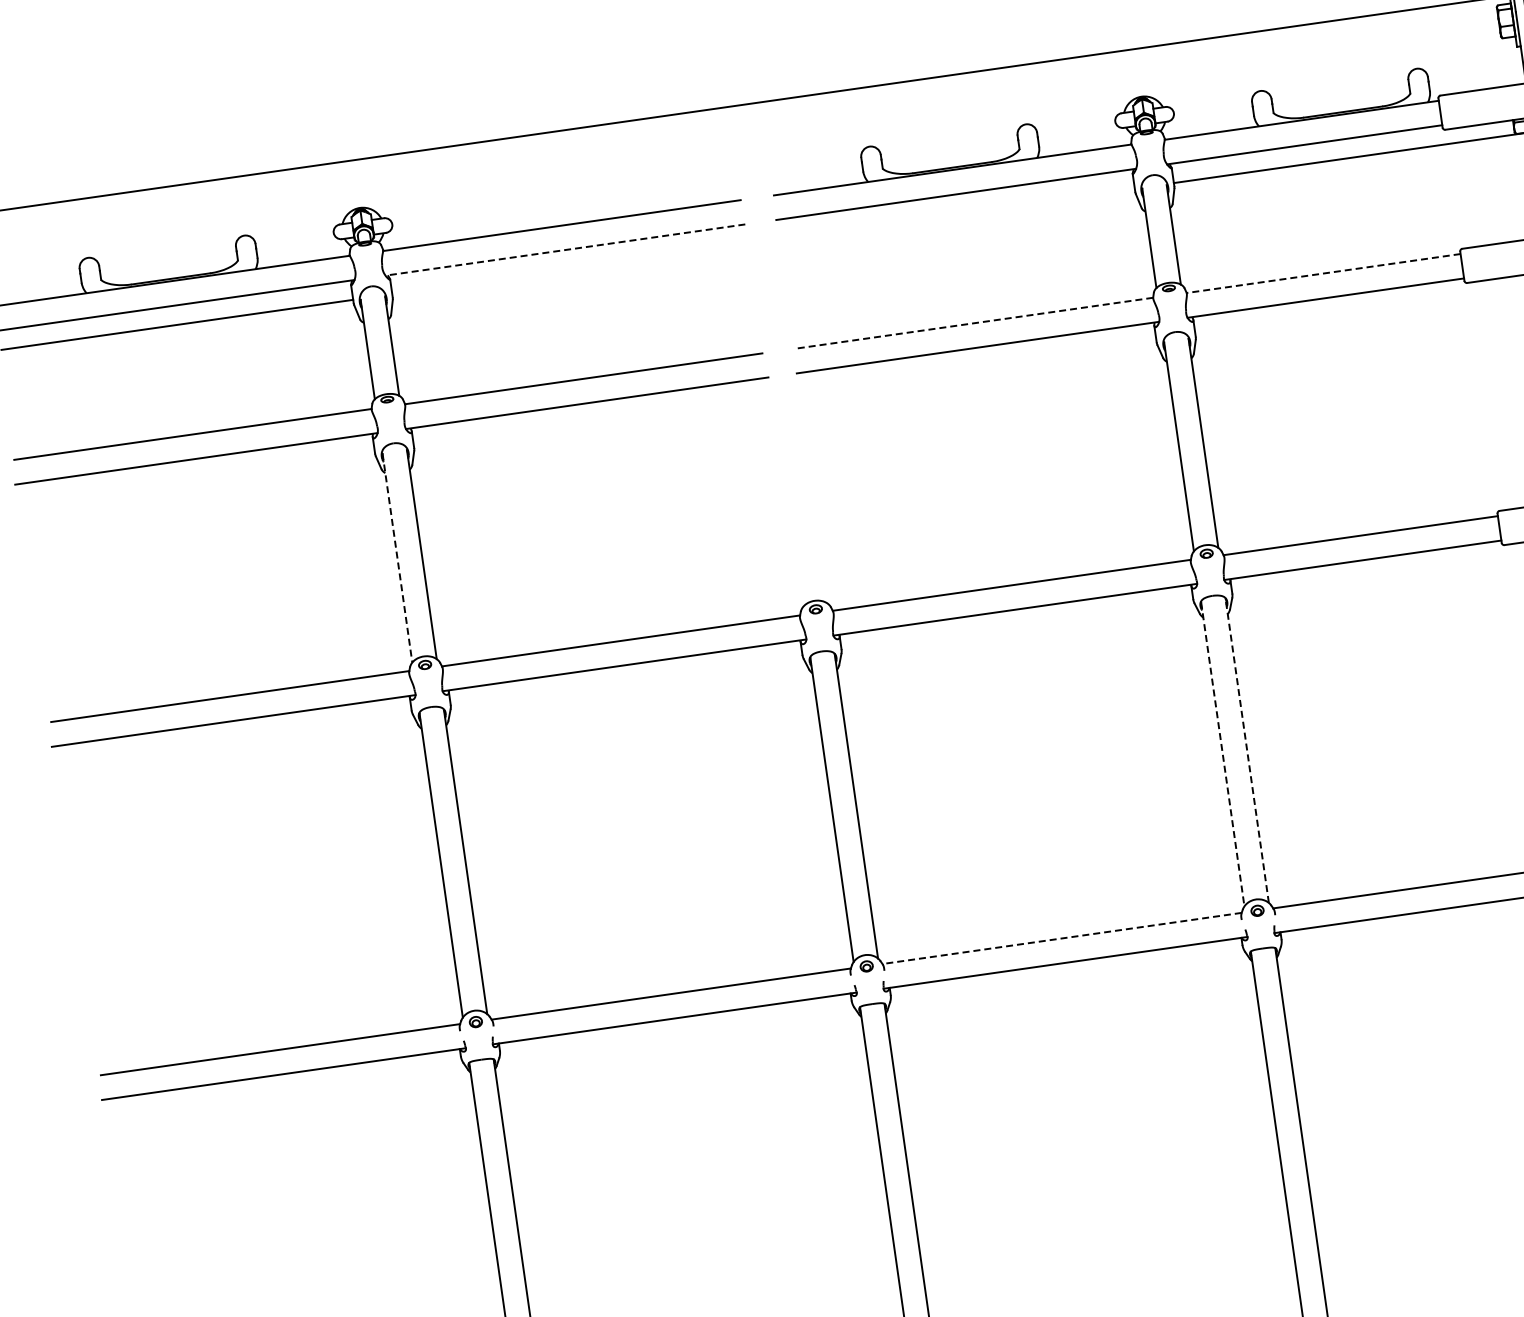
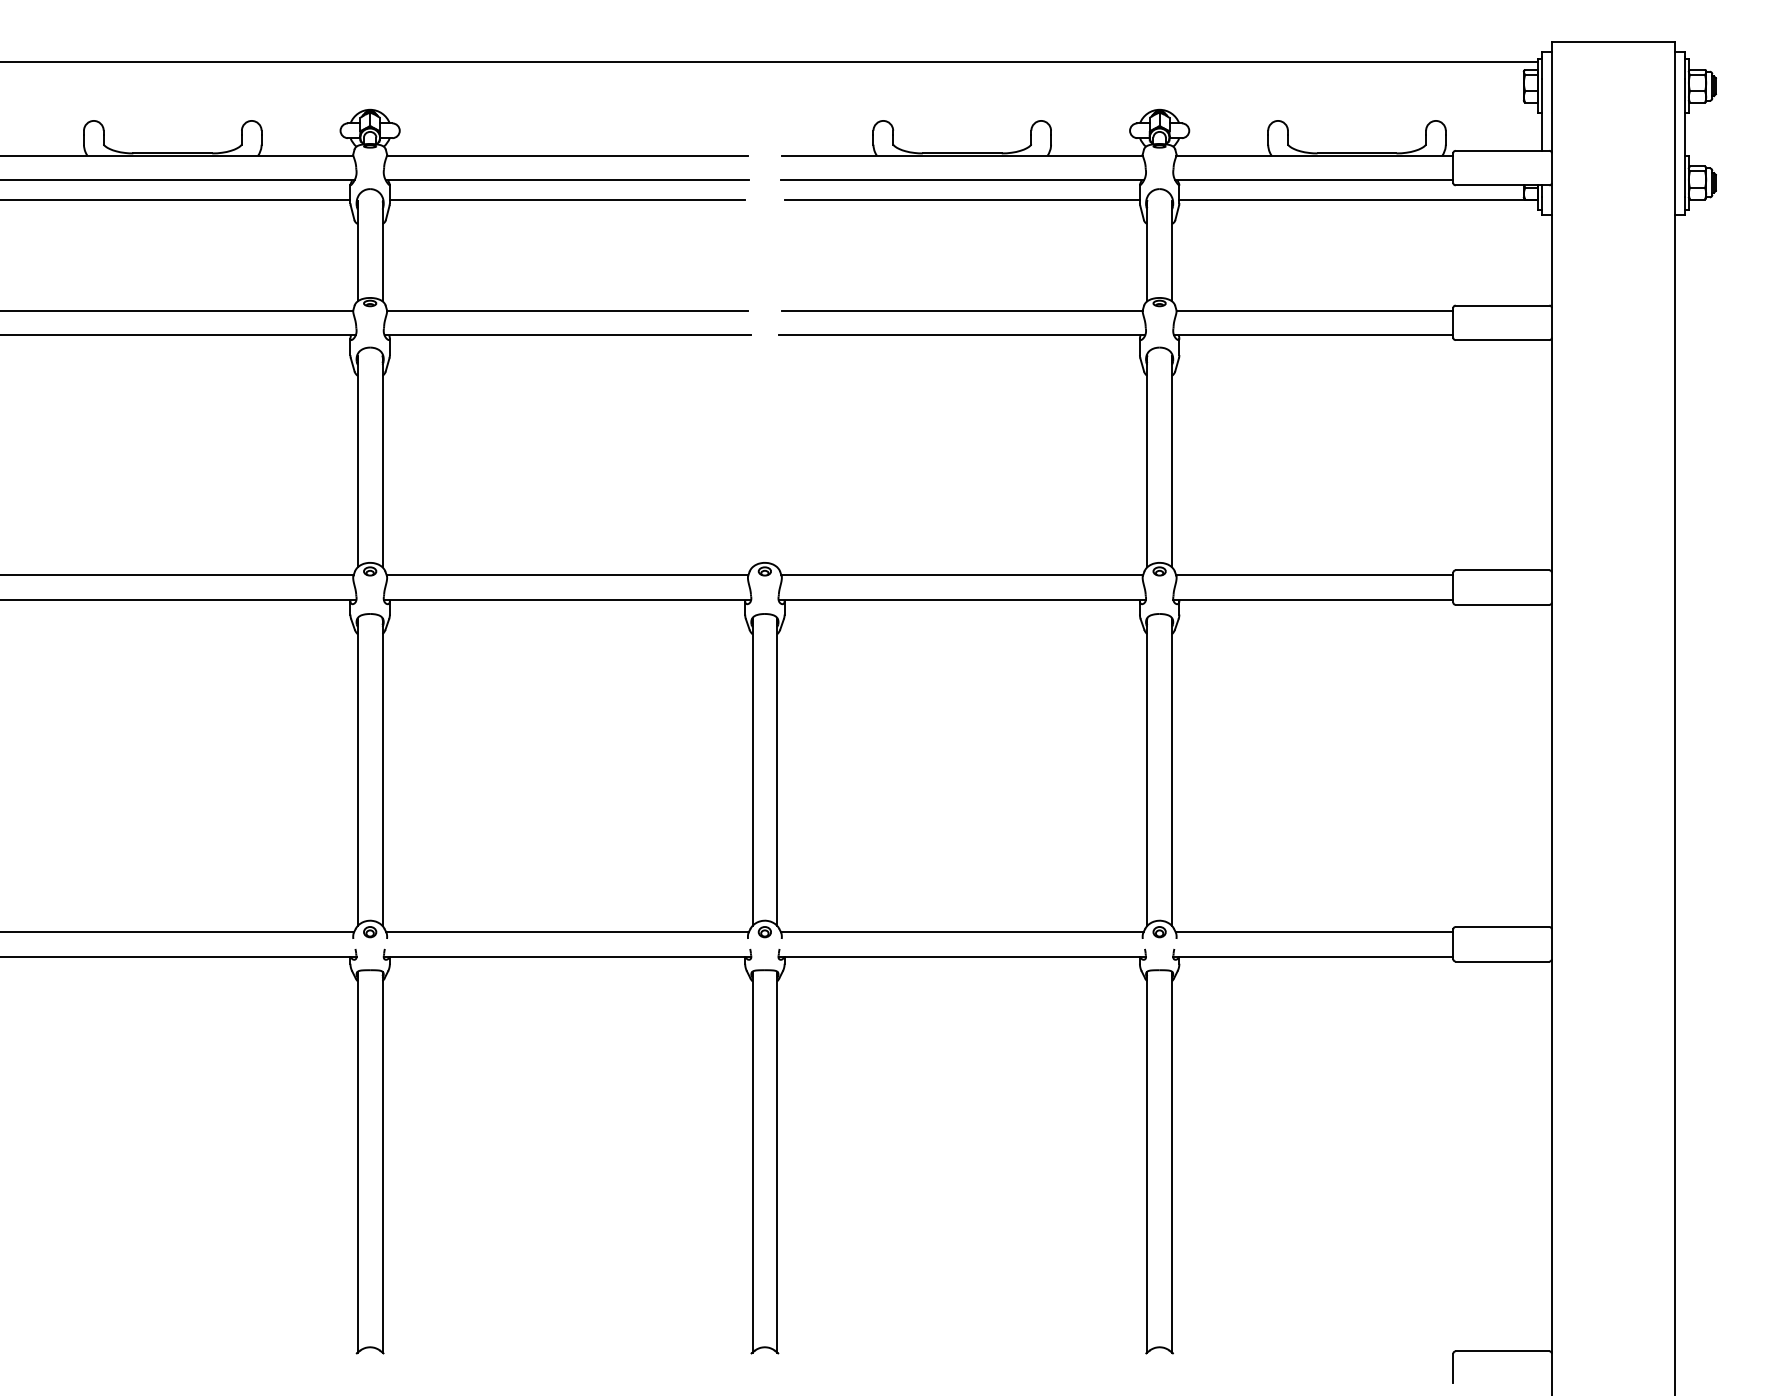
line: (958, 213) -> (961, 199), added
line: (565, 250) -> (567, 180), dashed -> solid
line: (568, 268) -> (567, 199), added
line: (1323, 273) -> (1314, 310), dashed -> solid
line: (973, 323) -> (961, 310), dashed -> solid
line: (397, 557) -> (357, 461), dashed -> solid
line: (1246, 751) -> (1171, 772), dashed -> solid
line: (1223, 754) -> (1147, 772), dashed -> solid
line: (1061, 938) -> (961, 931), dashed -> solid

